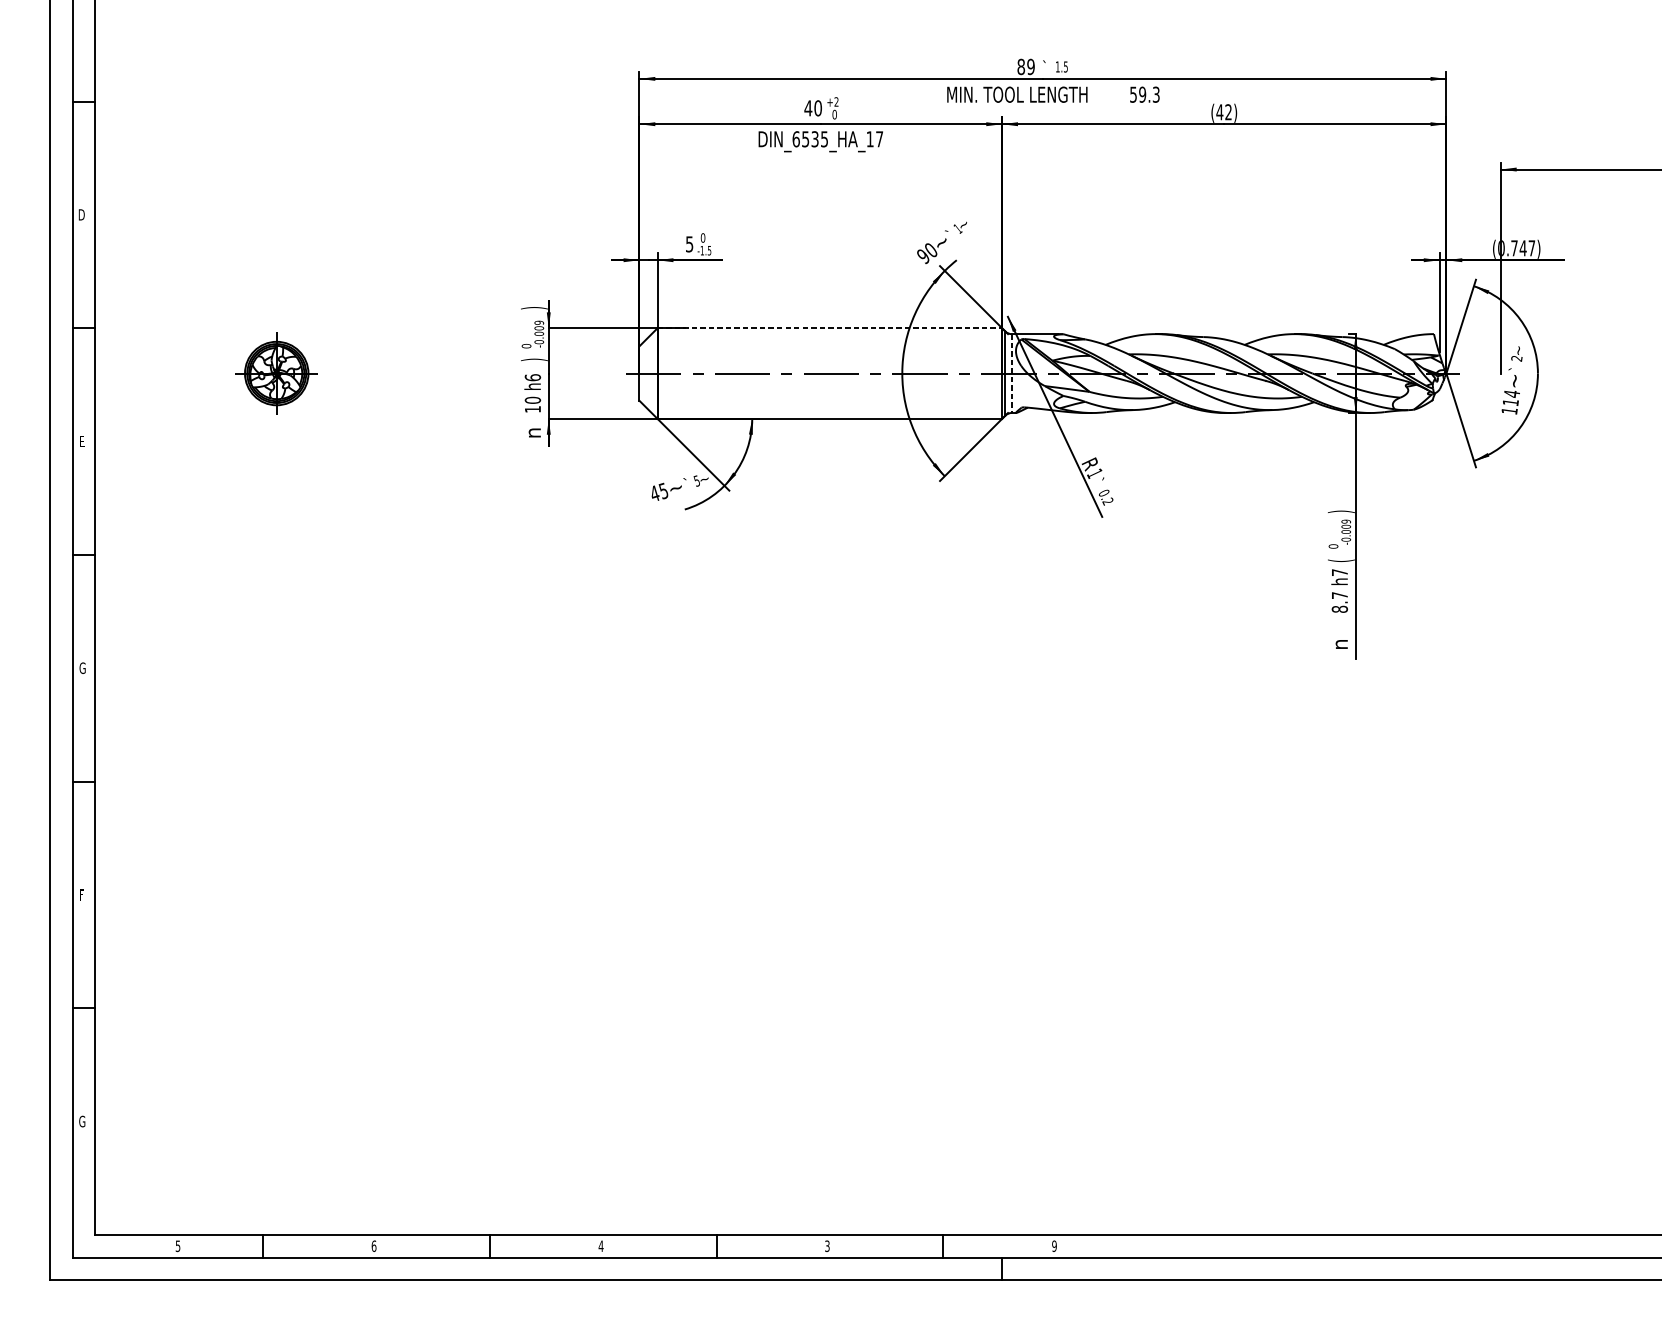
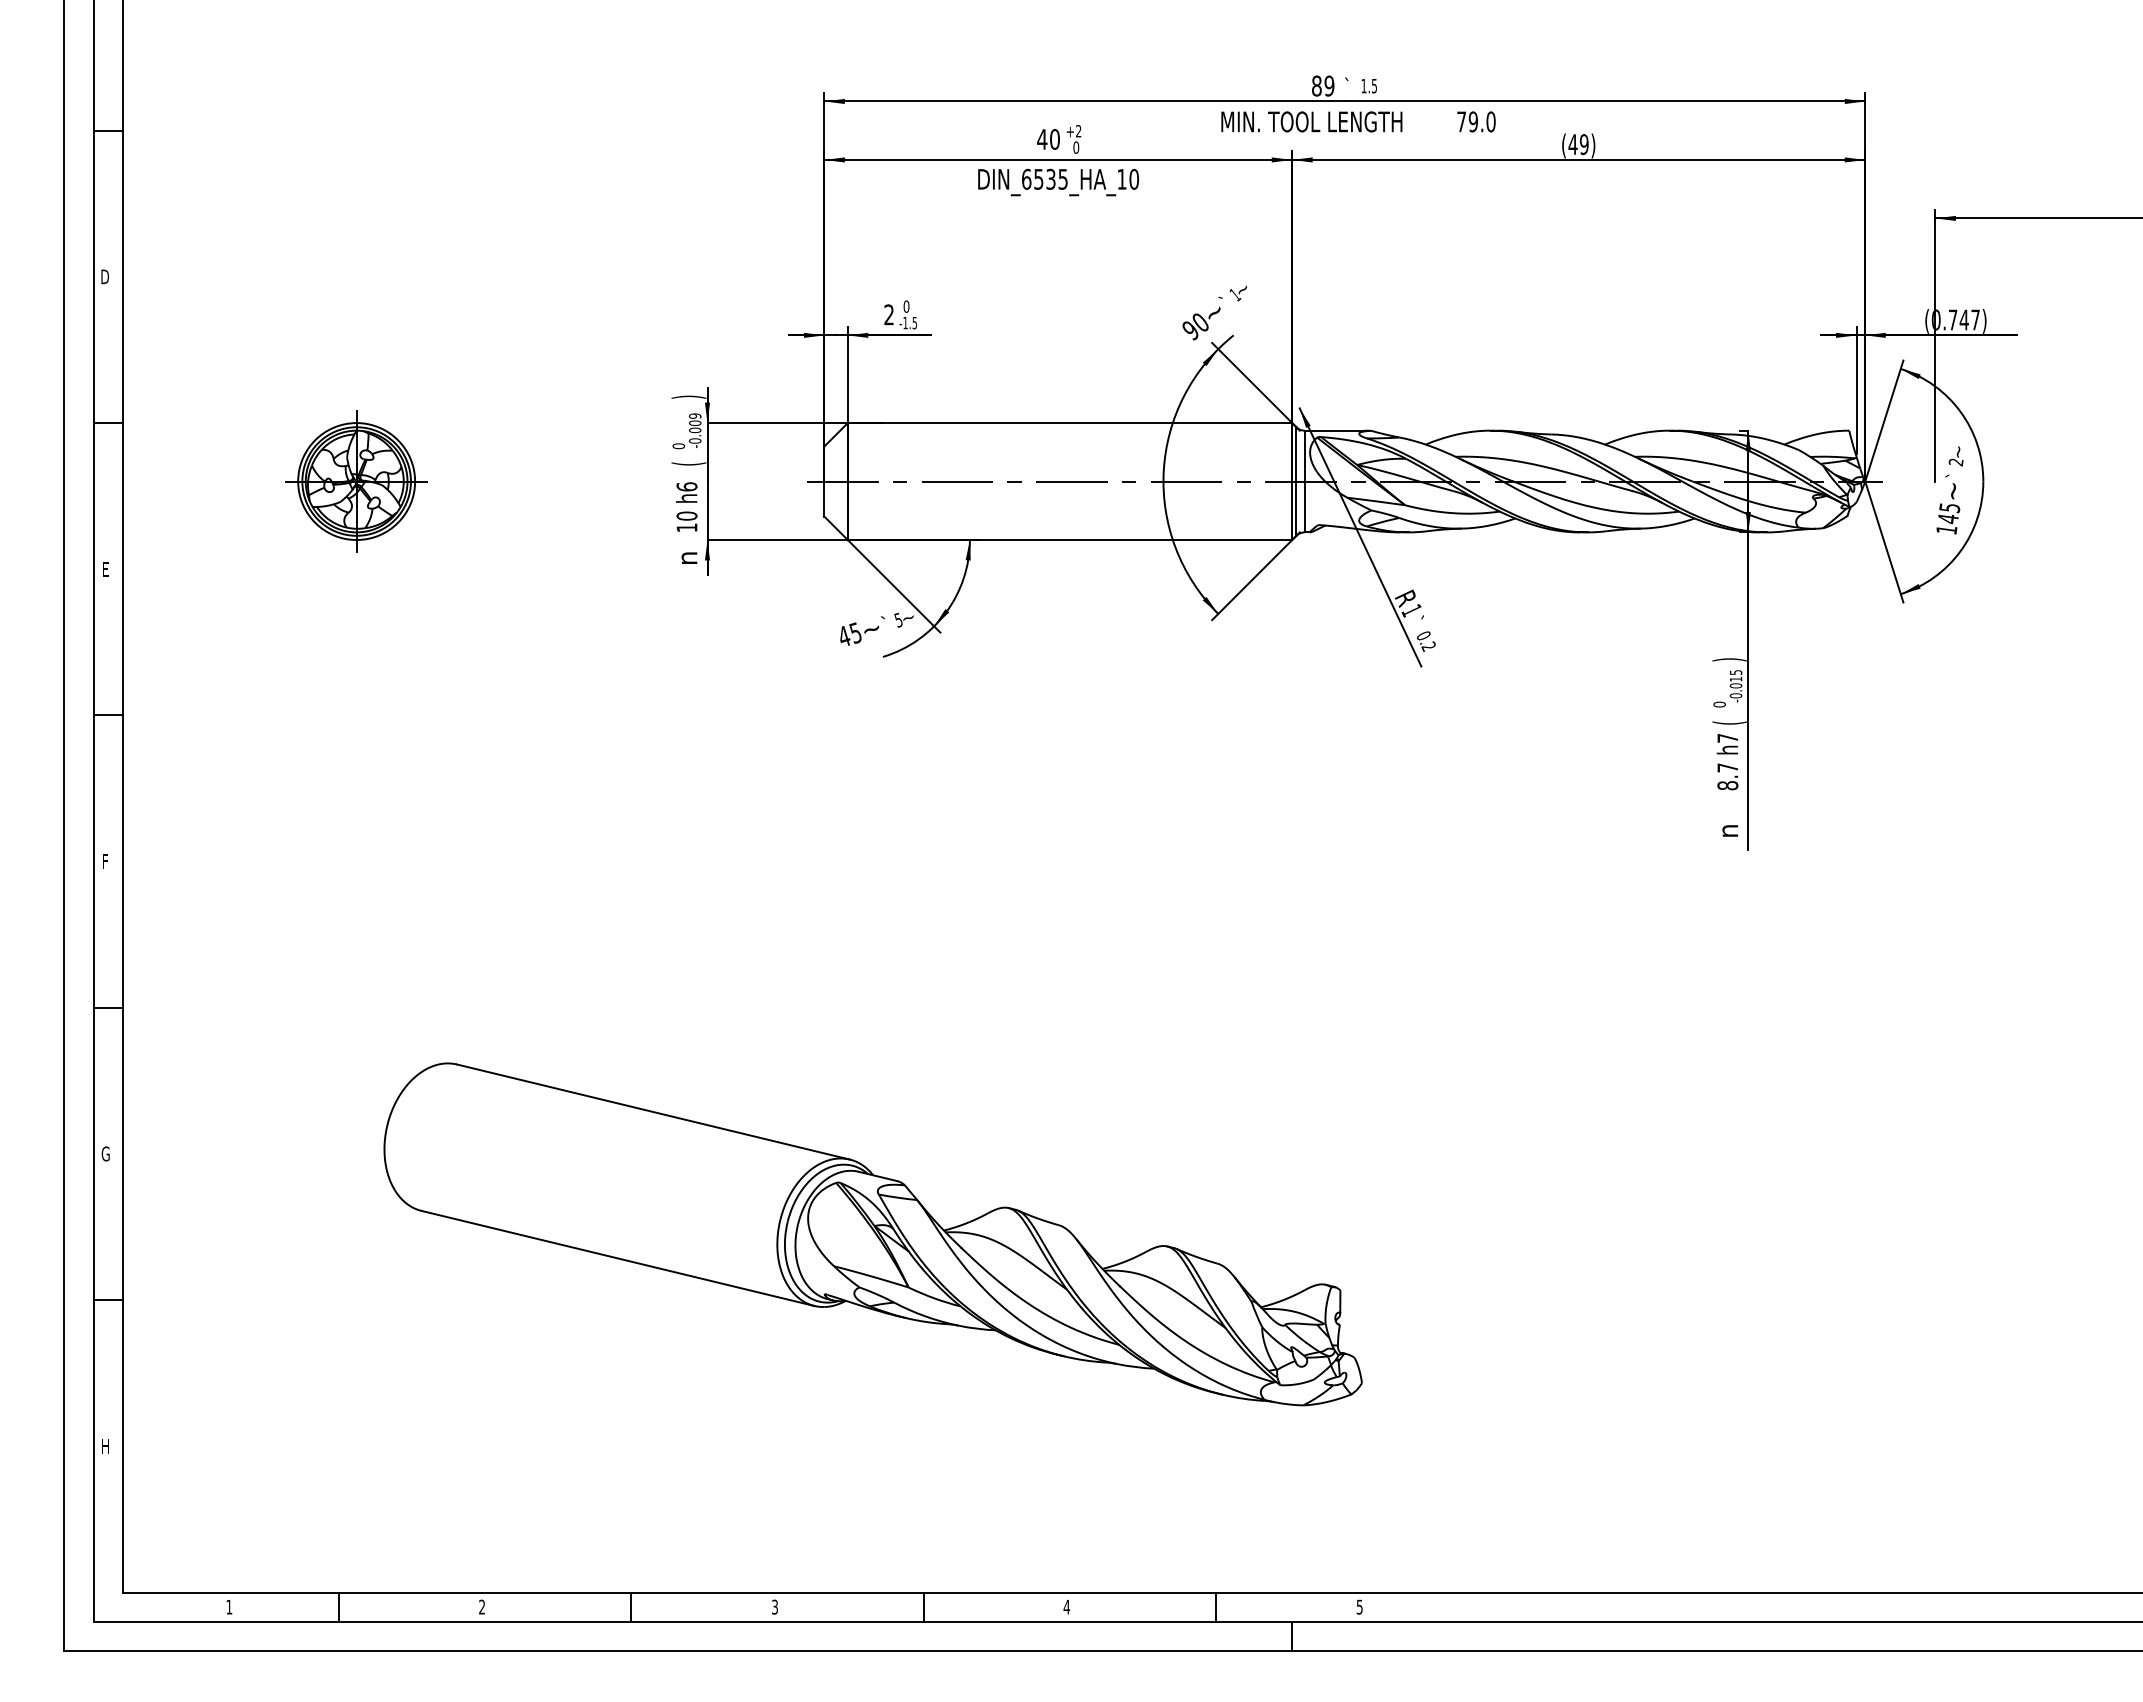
text: (1144, 94) -> (1476, 121), 59.3 -> 79.0
text: (1227, 112) -> (1583, 144), (42) -> (49)
text: (879, 138) -> (1134, 178), DIN_6535_HA_17 -> DIN_6535_HA_10
text: (689, 244) -> (888, 314), 5 -> 2
line: (830, 328) -> (1070, 423), dashed -> solid
text: (534, 359) -> (688, 463), ) -> (
part: (276, 373) -> (356, 481), size x1.43
line: (1011, 373) -> (1304, 481), dashed -> solid
text: (1511, 398) -> (1949, 513), 114 -> 145
text: (1345, 523) -> (1735, 675), -0.009 -> -0.015
text: (82, 668) -> (106, 861), G -> F
text: (82, 894) -> (105, 1153), F -> G
part: (676, 957) -> (872, 1234), added
text: (82, 1120) -> (105, 1445), G -> H
text: (178, 1245) -> (229, 1606), 5 -> 1
text: (374, 1245) -> (482, 1606), 6 -> 2
text: (600, 1245) -> (774, 1606), 4 -> 3
text: (827, 1245) -> (1066, 1606), 3 -> 4
text: (1054, 1245) -> (1359, 1606), 9 -> 5

